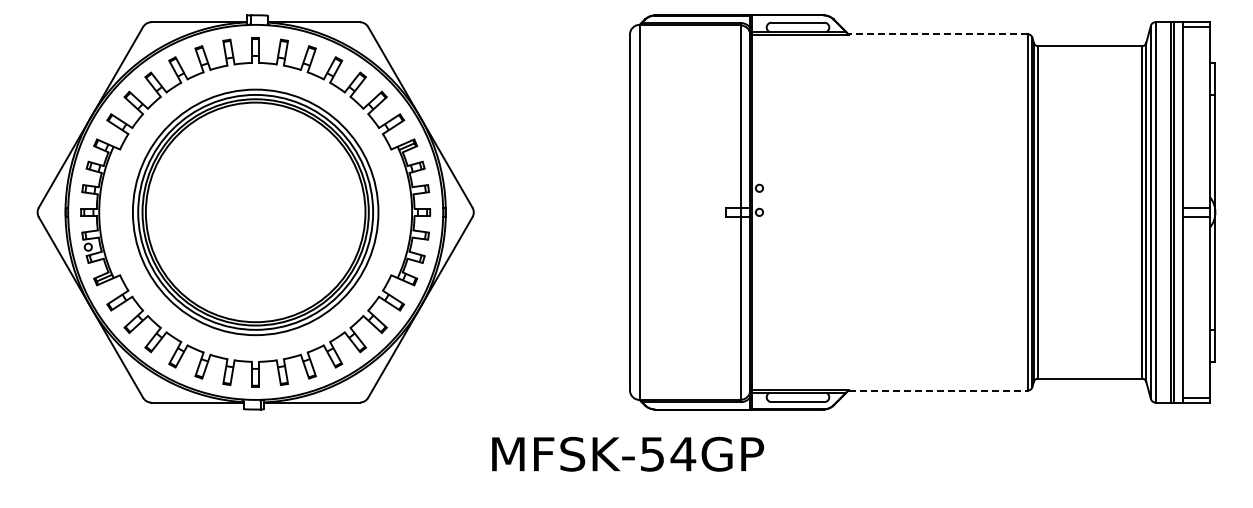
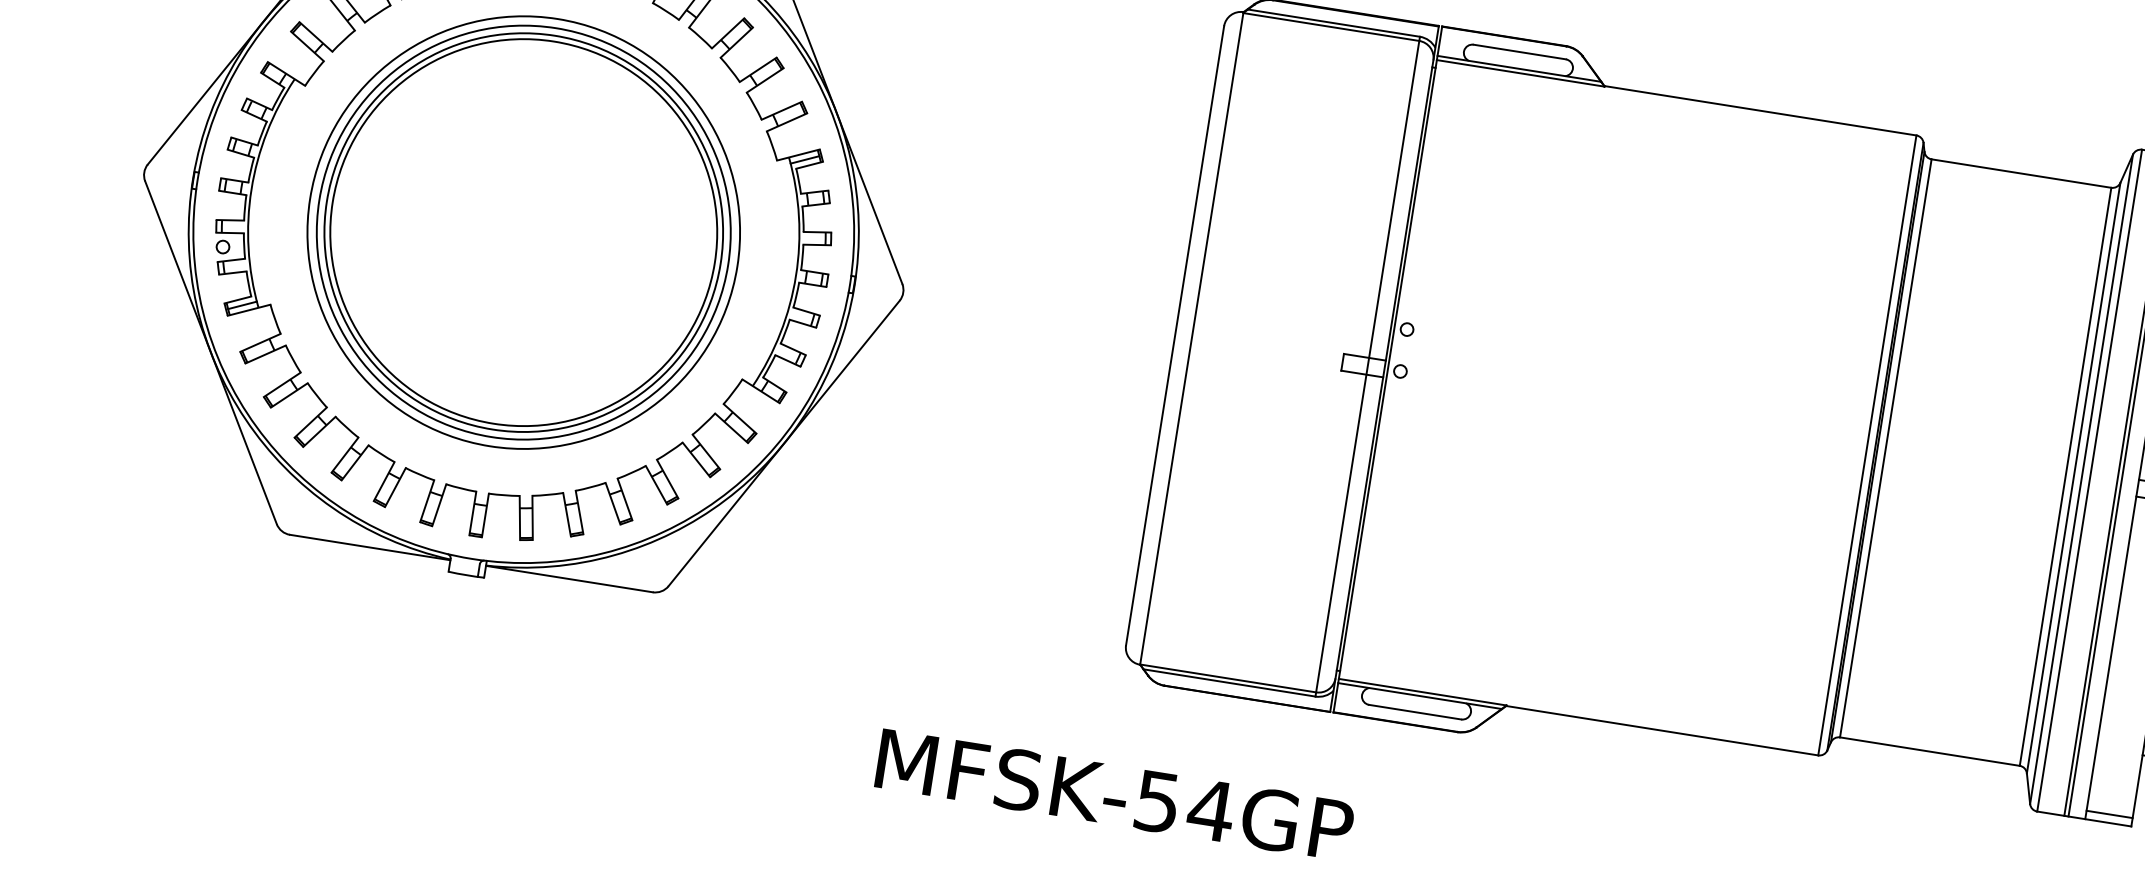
line: (938, 34) -> (1760, 111), dashed -> solid
line: (938, 390) -> (1662, 730), dashed -> solid
text: (627, 453) -> (1114, 793), moved

